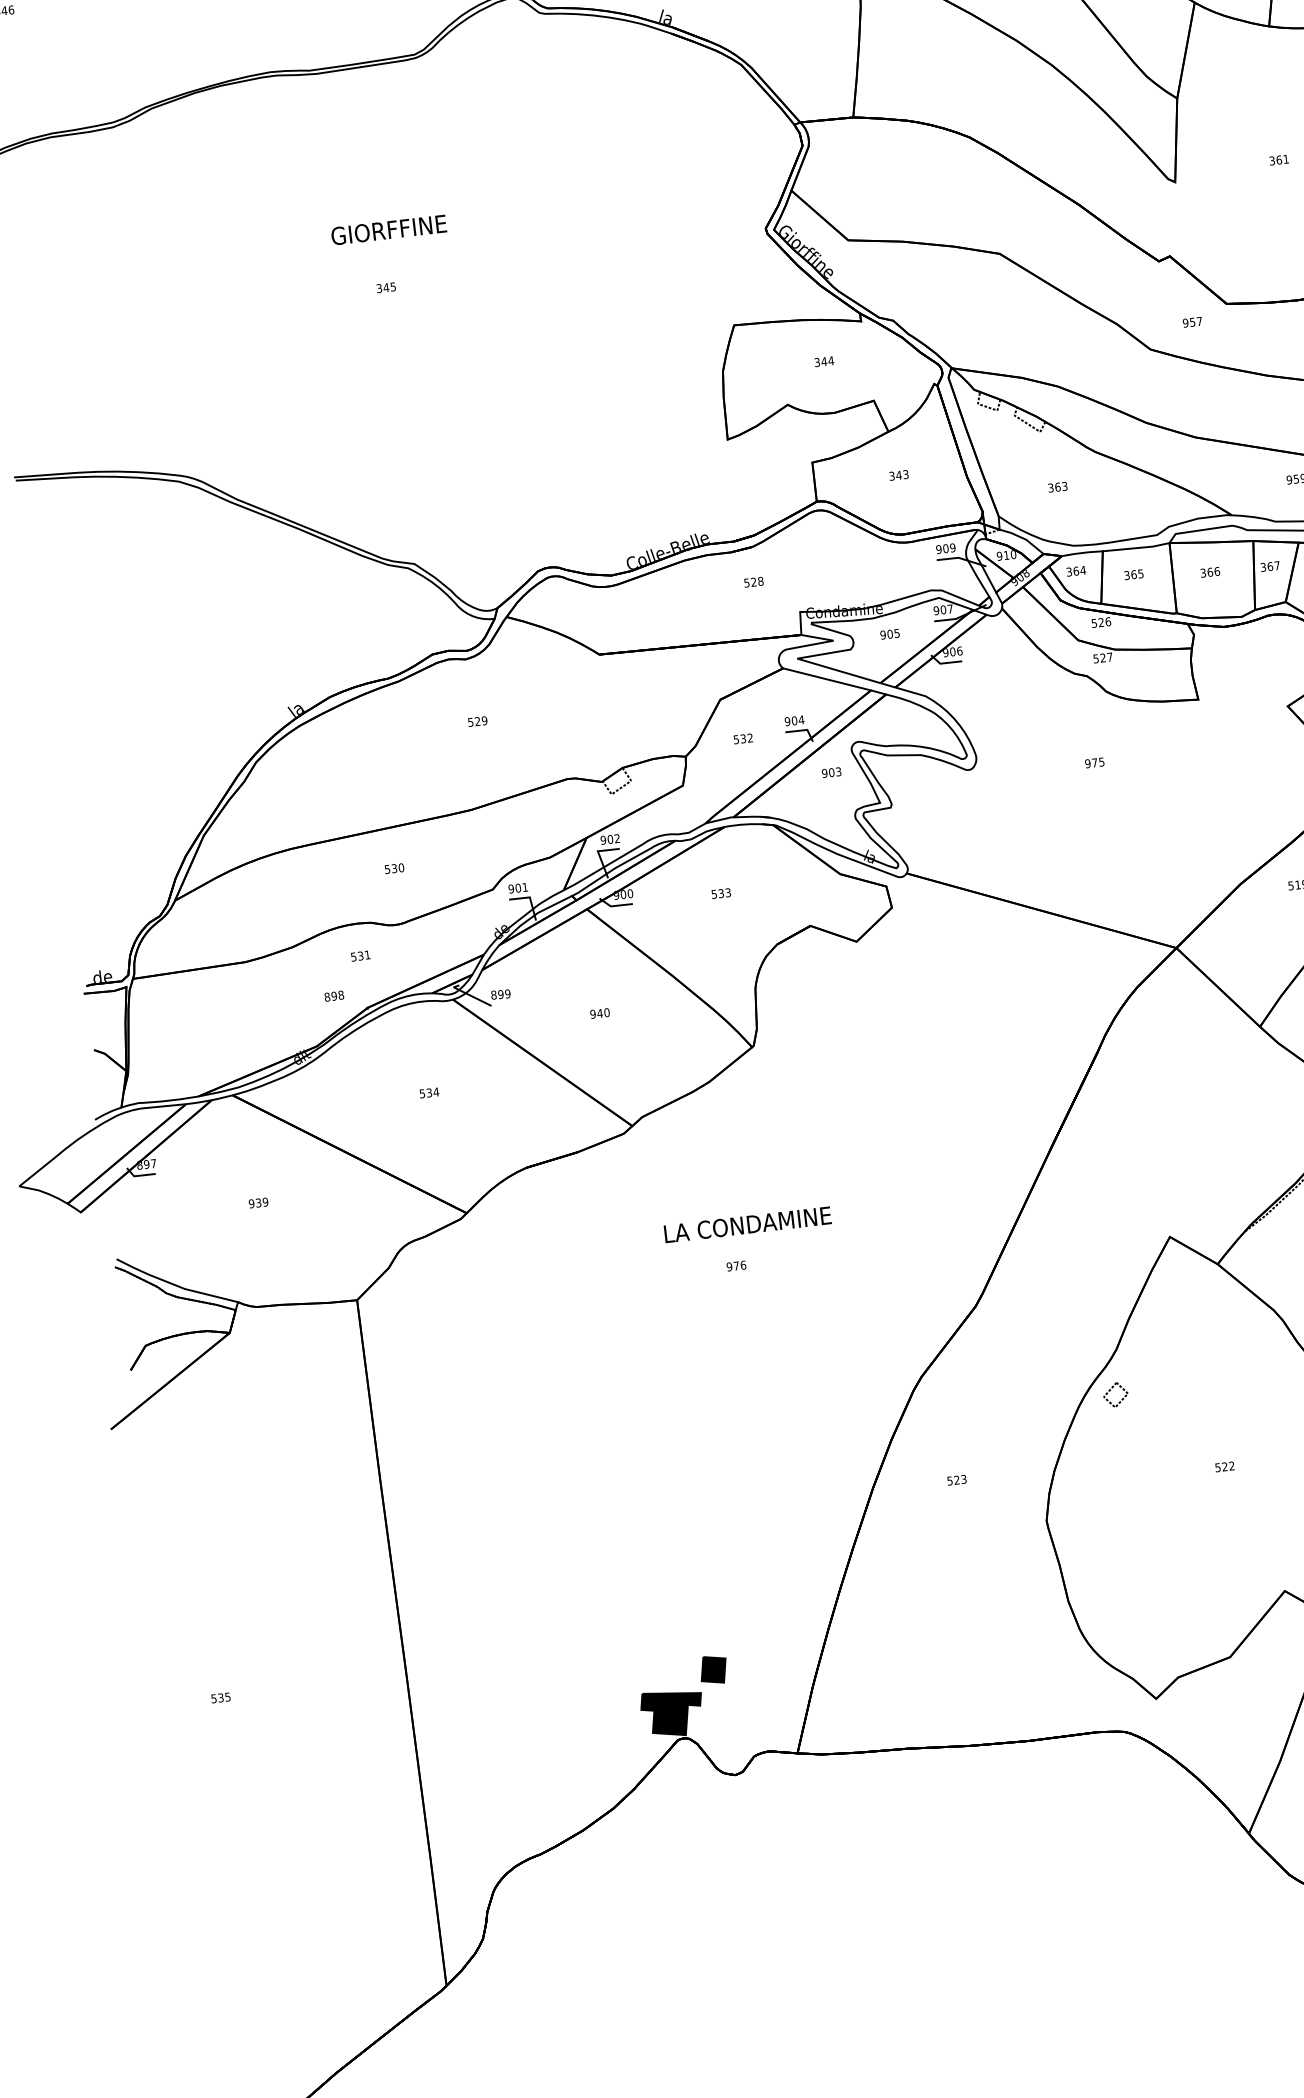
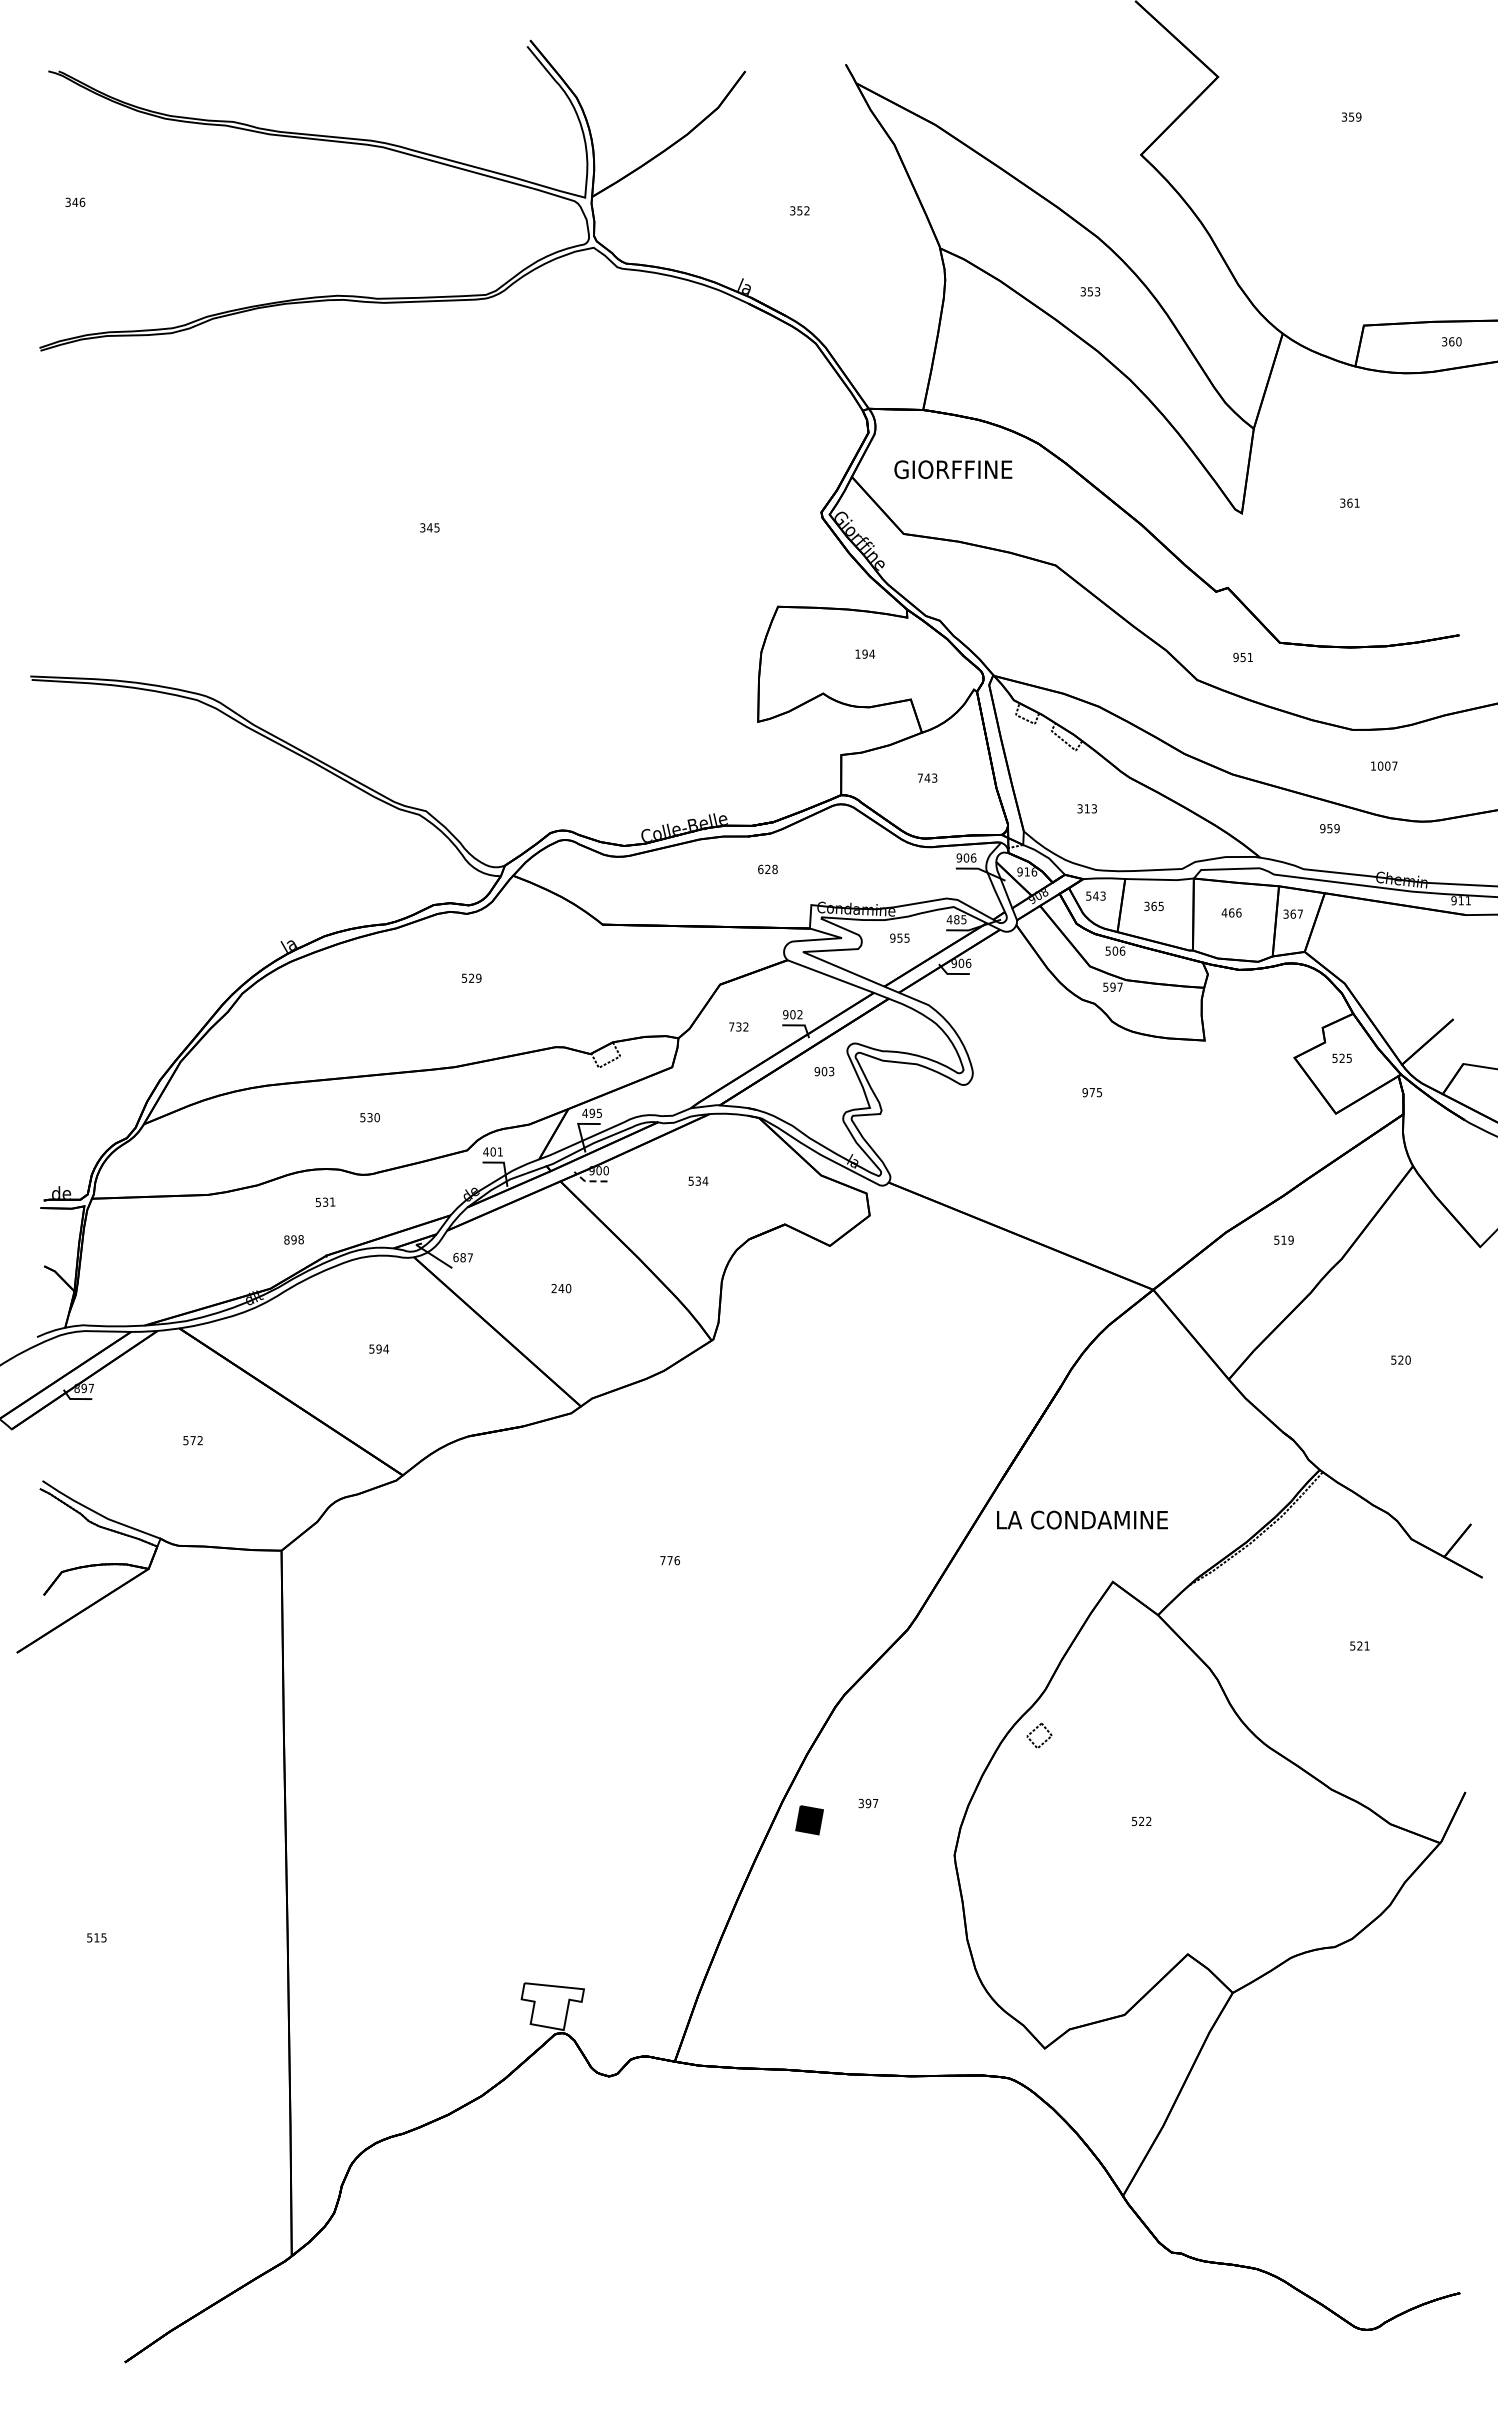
text: (389, 229) -> (953, 469), moved
text: (1198, 321) -> (1249, 657), 957 -> 951
text: (820, 361) -> (861, 653), 344 -> 194
text: (891, 475) -> (919, 777), 343 -> 743
text: (1058, 486) -> (1087, 808), 363 -> 313
text: (952, 547) -> (973, 857), 909 -> 906
text: (1013, 554) -> (1034, 871), 910 -> 916
text: (1075, 570) -> (1095, 895), 364 -> 543
text: (1203, 572) -> (1224, 912), 366 -> 466
text: (746, 583) -> (760, 869), 528 -> 628
text: (943, 609) -> (956, 919), 907 -> 485
text: (1101, 621) -> (1115, 950), 526 -> 506
text: (889, 633) -> (899, 937), 905 -> 955
text: (1102, 657) -> (1112, 986), 527 -> 597
text: (800, 719) -> (799, 1014), 904 -> 902
text: (736, 739) -> (731, 1026), 532 -> 732
text: (609, 838) -> (591, 1112), 902 -> 495
text: (510, 888) -> (485, 1151), 901 -> 401
text: (728, 892) -> (705, 1180), 533 -> 534
line: (613, 906) -> (587, 1181), solid -> dashed
text: (500, 994) -> (462, 1257), 899 -> 687
text: (592, 1014) -> (553, 1288), 940 -> 240
text: (428, 1092) -> (378, 1348), 534 -> 594
text: (258, 1202) -> (192, 1440), 939 -> 572
text: (747, 1224) -> (1082, 1519), moved
text: (729, 1266) -> (662, 1560), 976 -> 776
text: (956, 1480) -> (868, 1803), 523 -> 397
part: (713, 1670) -> (809, 1820), moved
text: (220, 1697) -> (96, 1937), 535 -> 515
fill: (672, 1713) -> (552, 2006), removed

